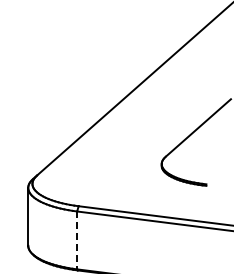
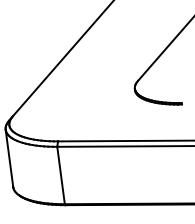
line: (77, 240) -> (61, 175), dashed -> solid

